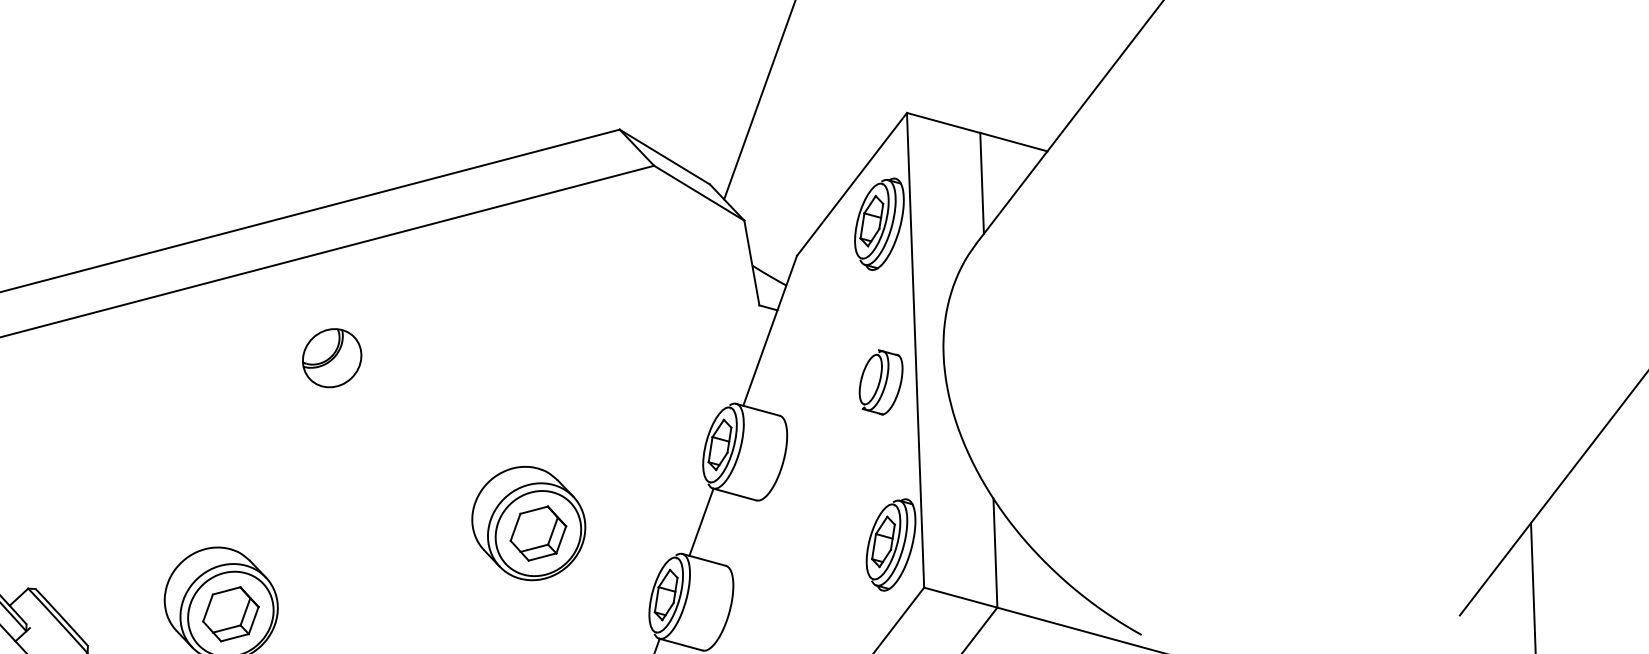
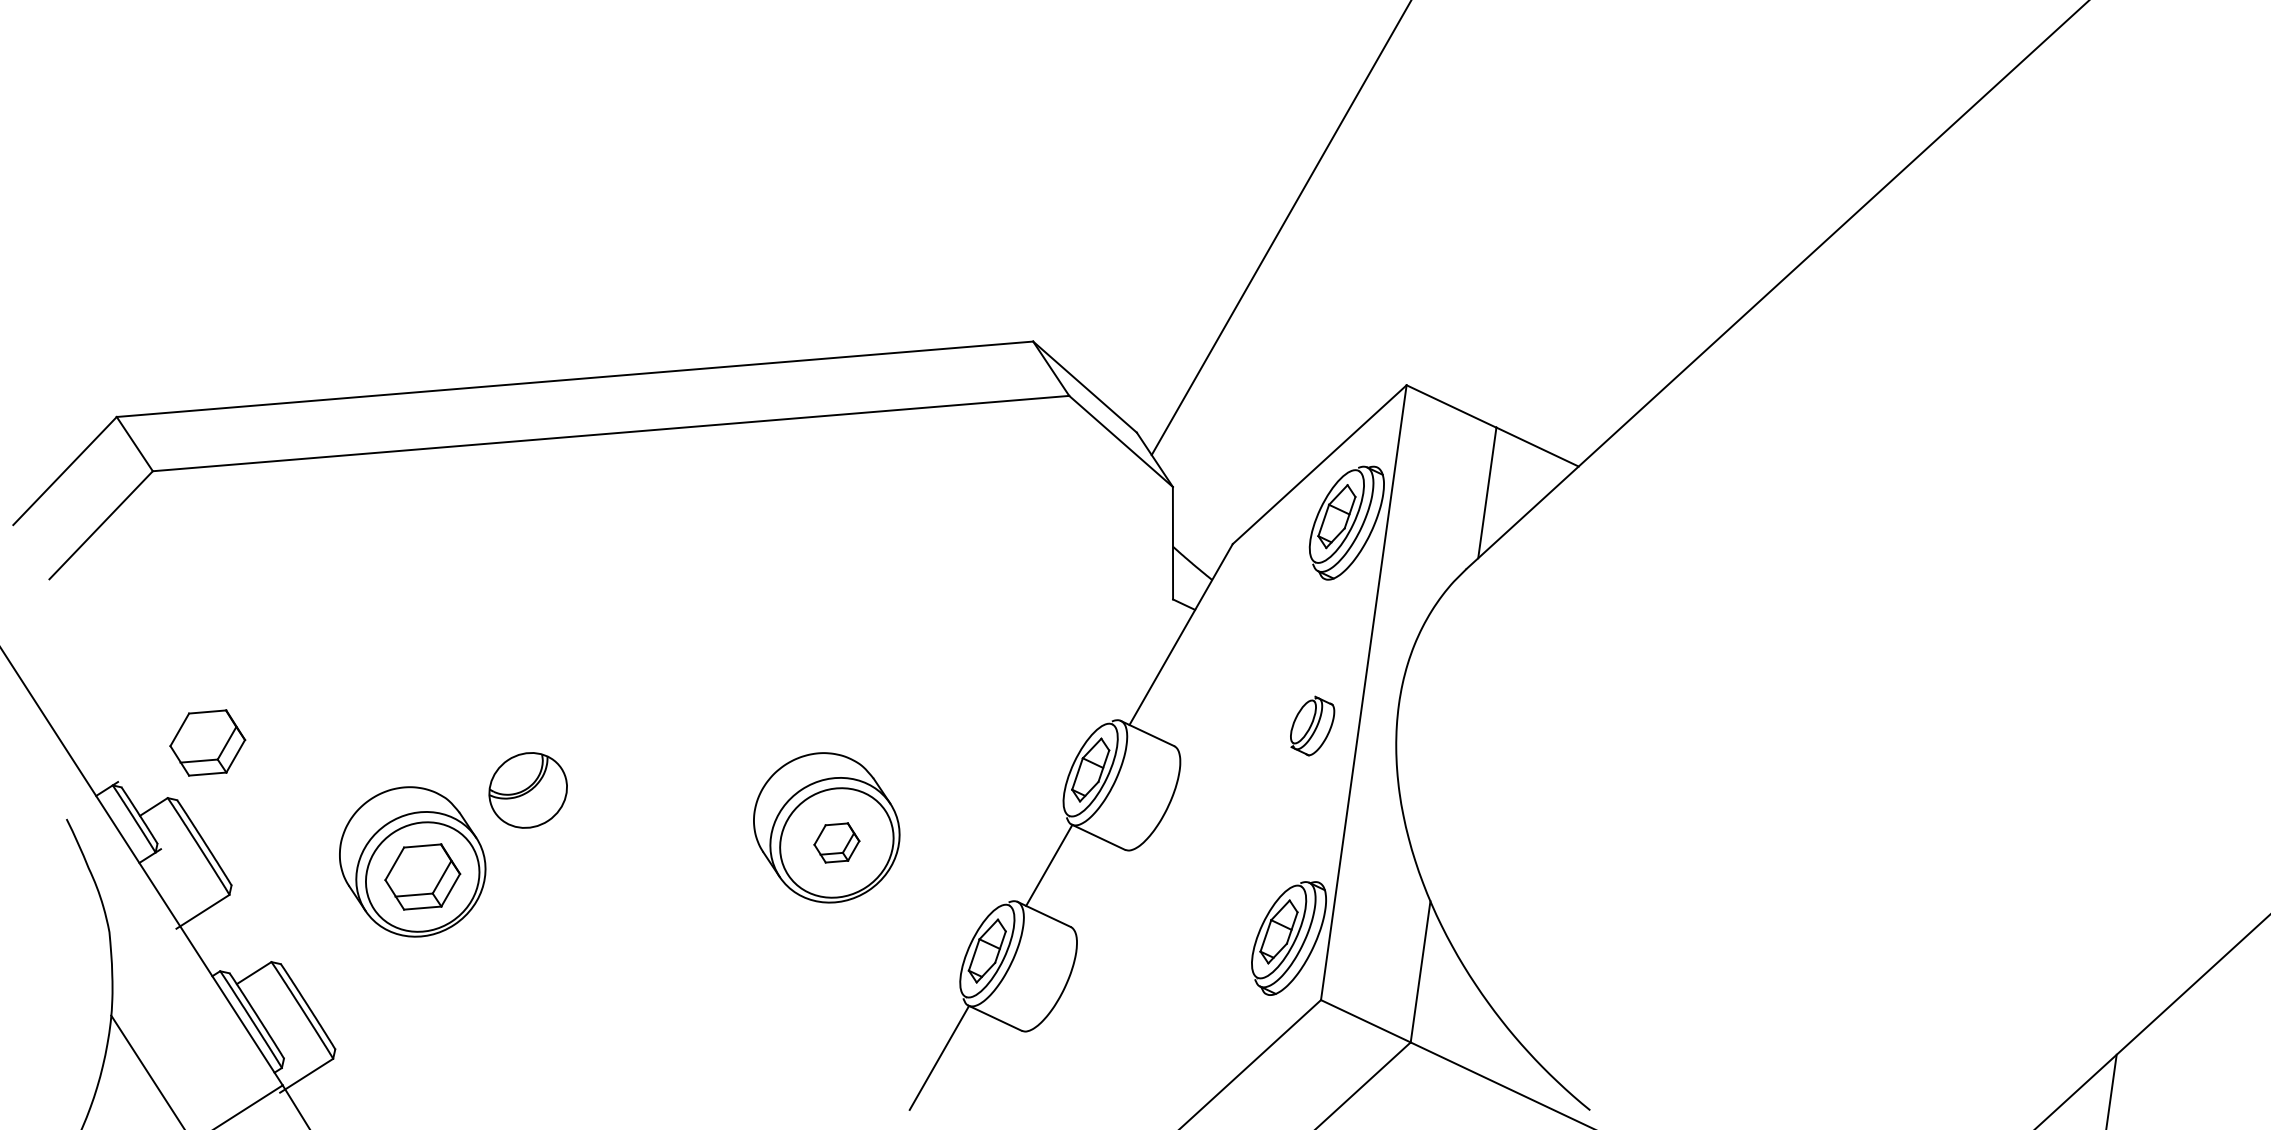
part: (331, 358) -> (527, 790), moved
part: (881, 381) -> (1312, 725), size x0.7
part: (538, 533) -> (836, 842), size x0.6
part: (50, 541) -> (207, 742), added

